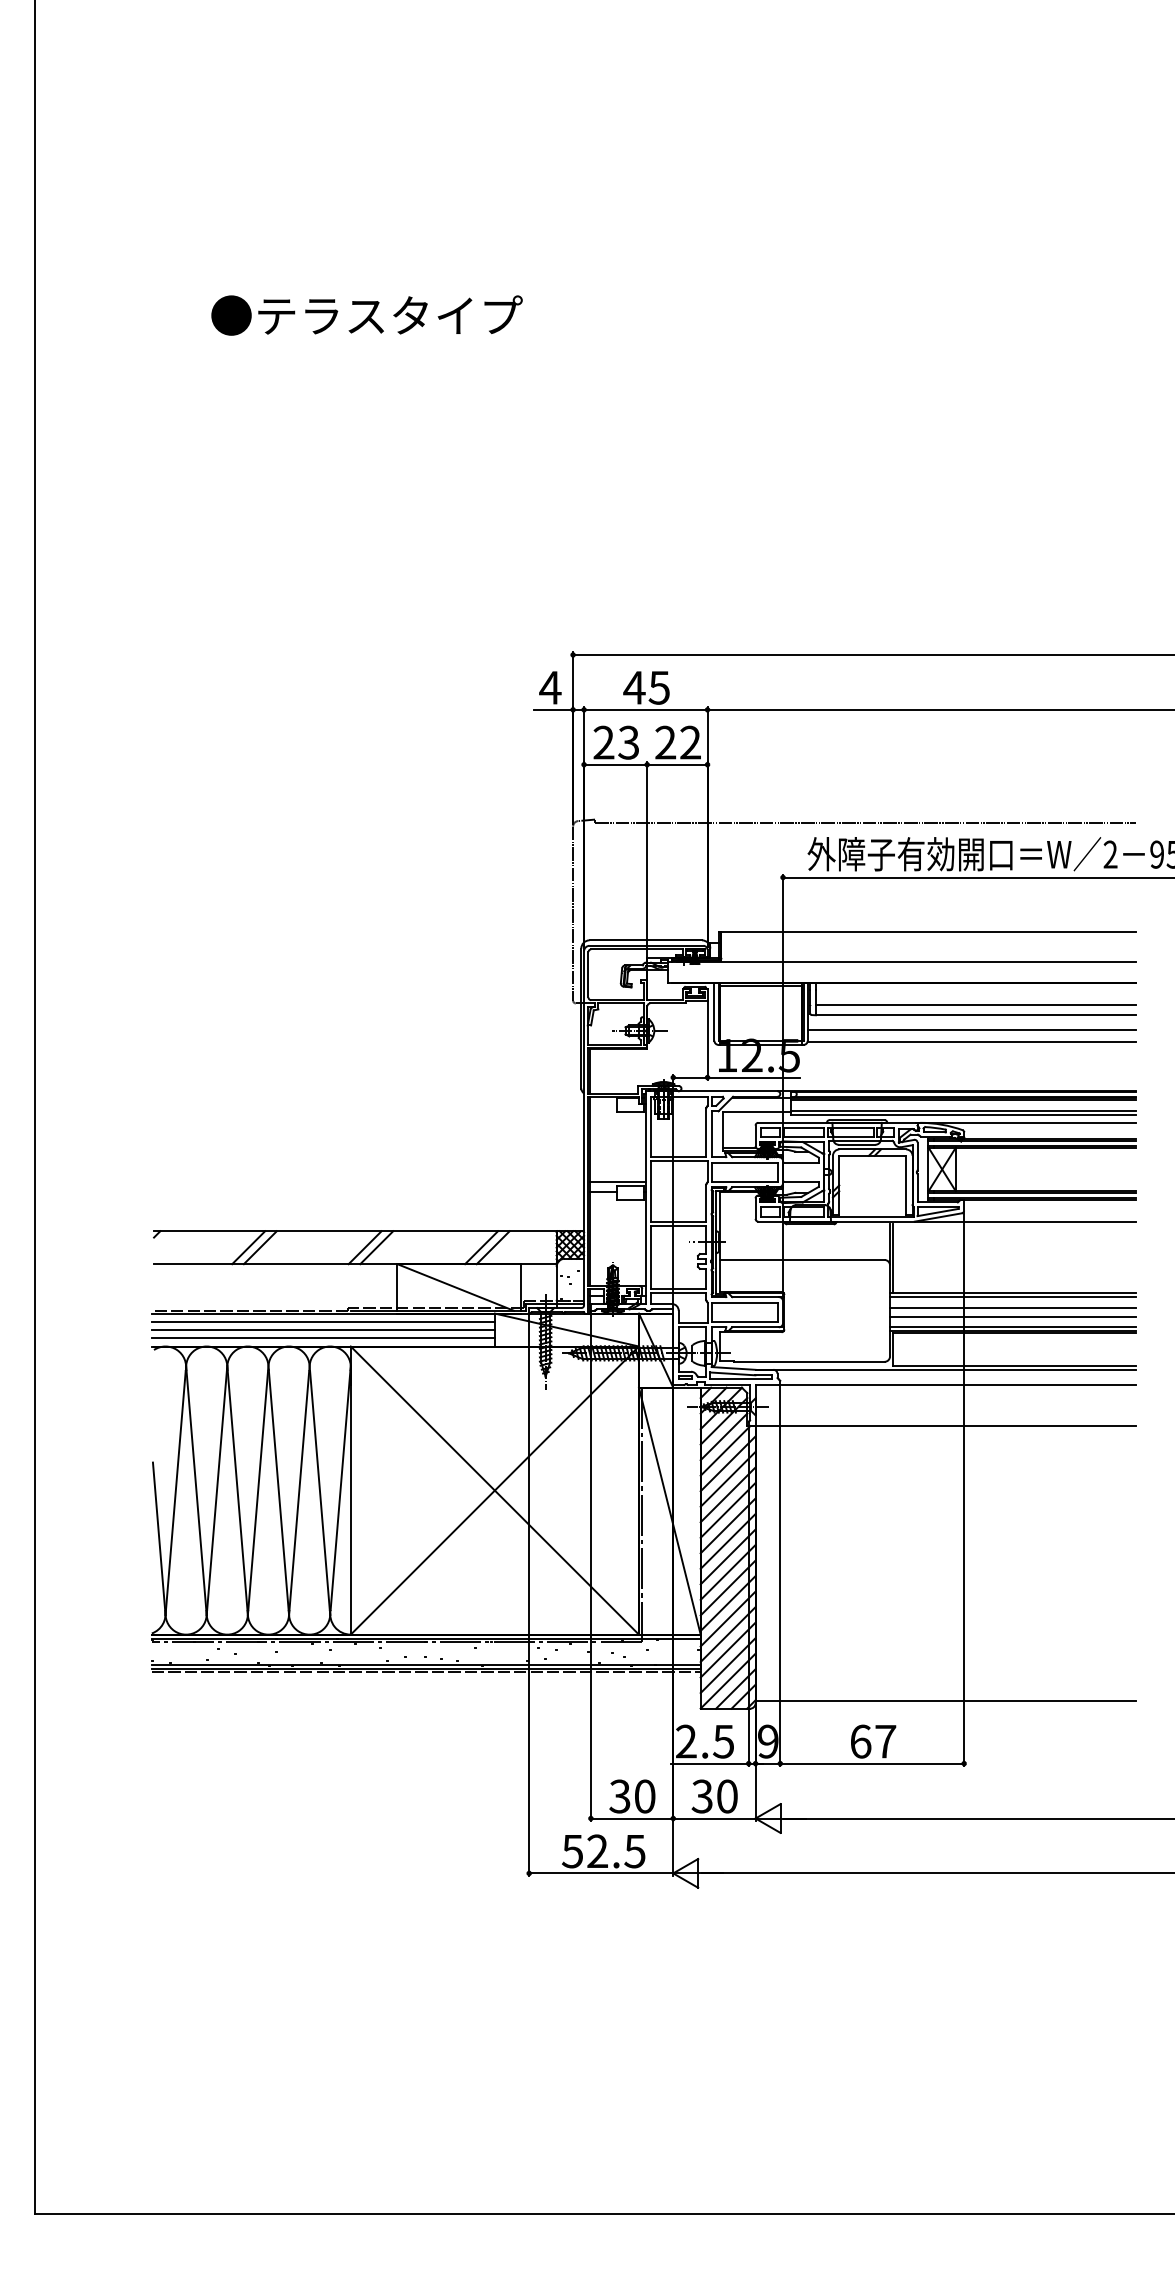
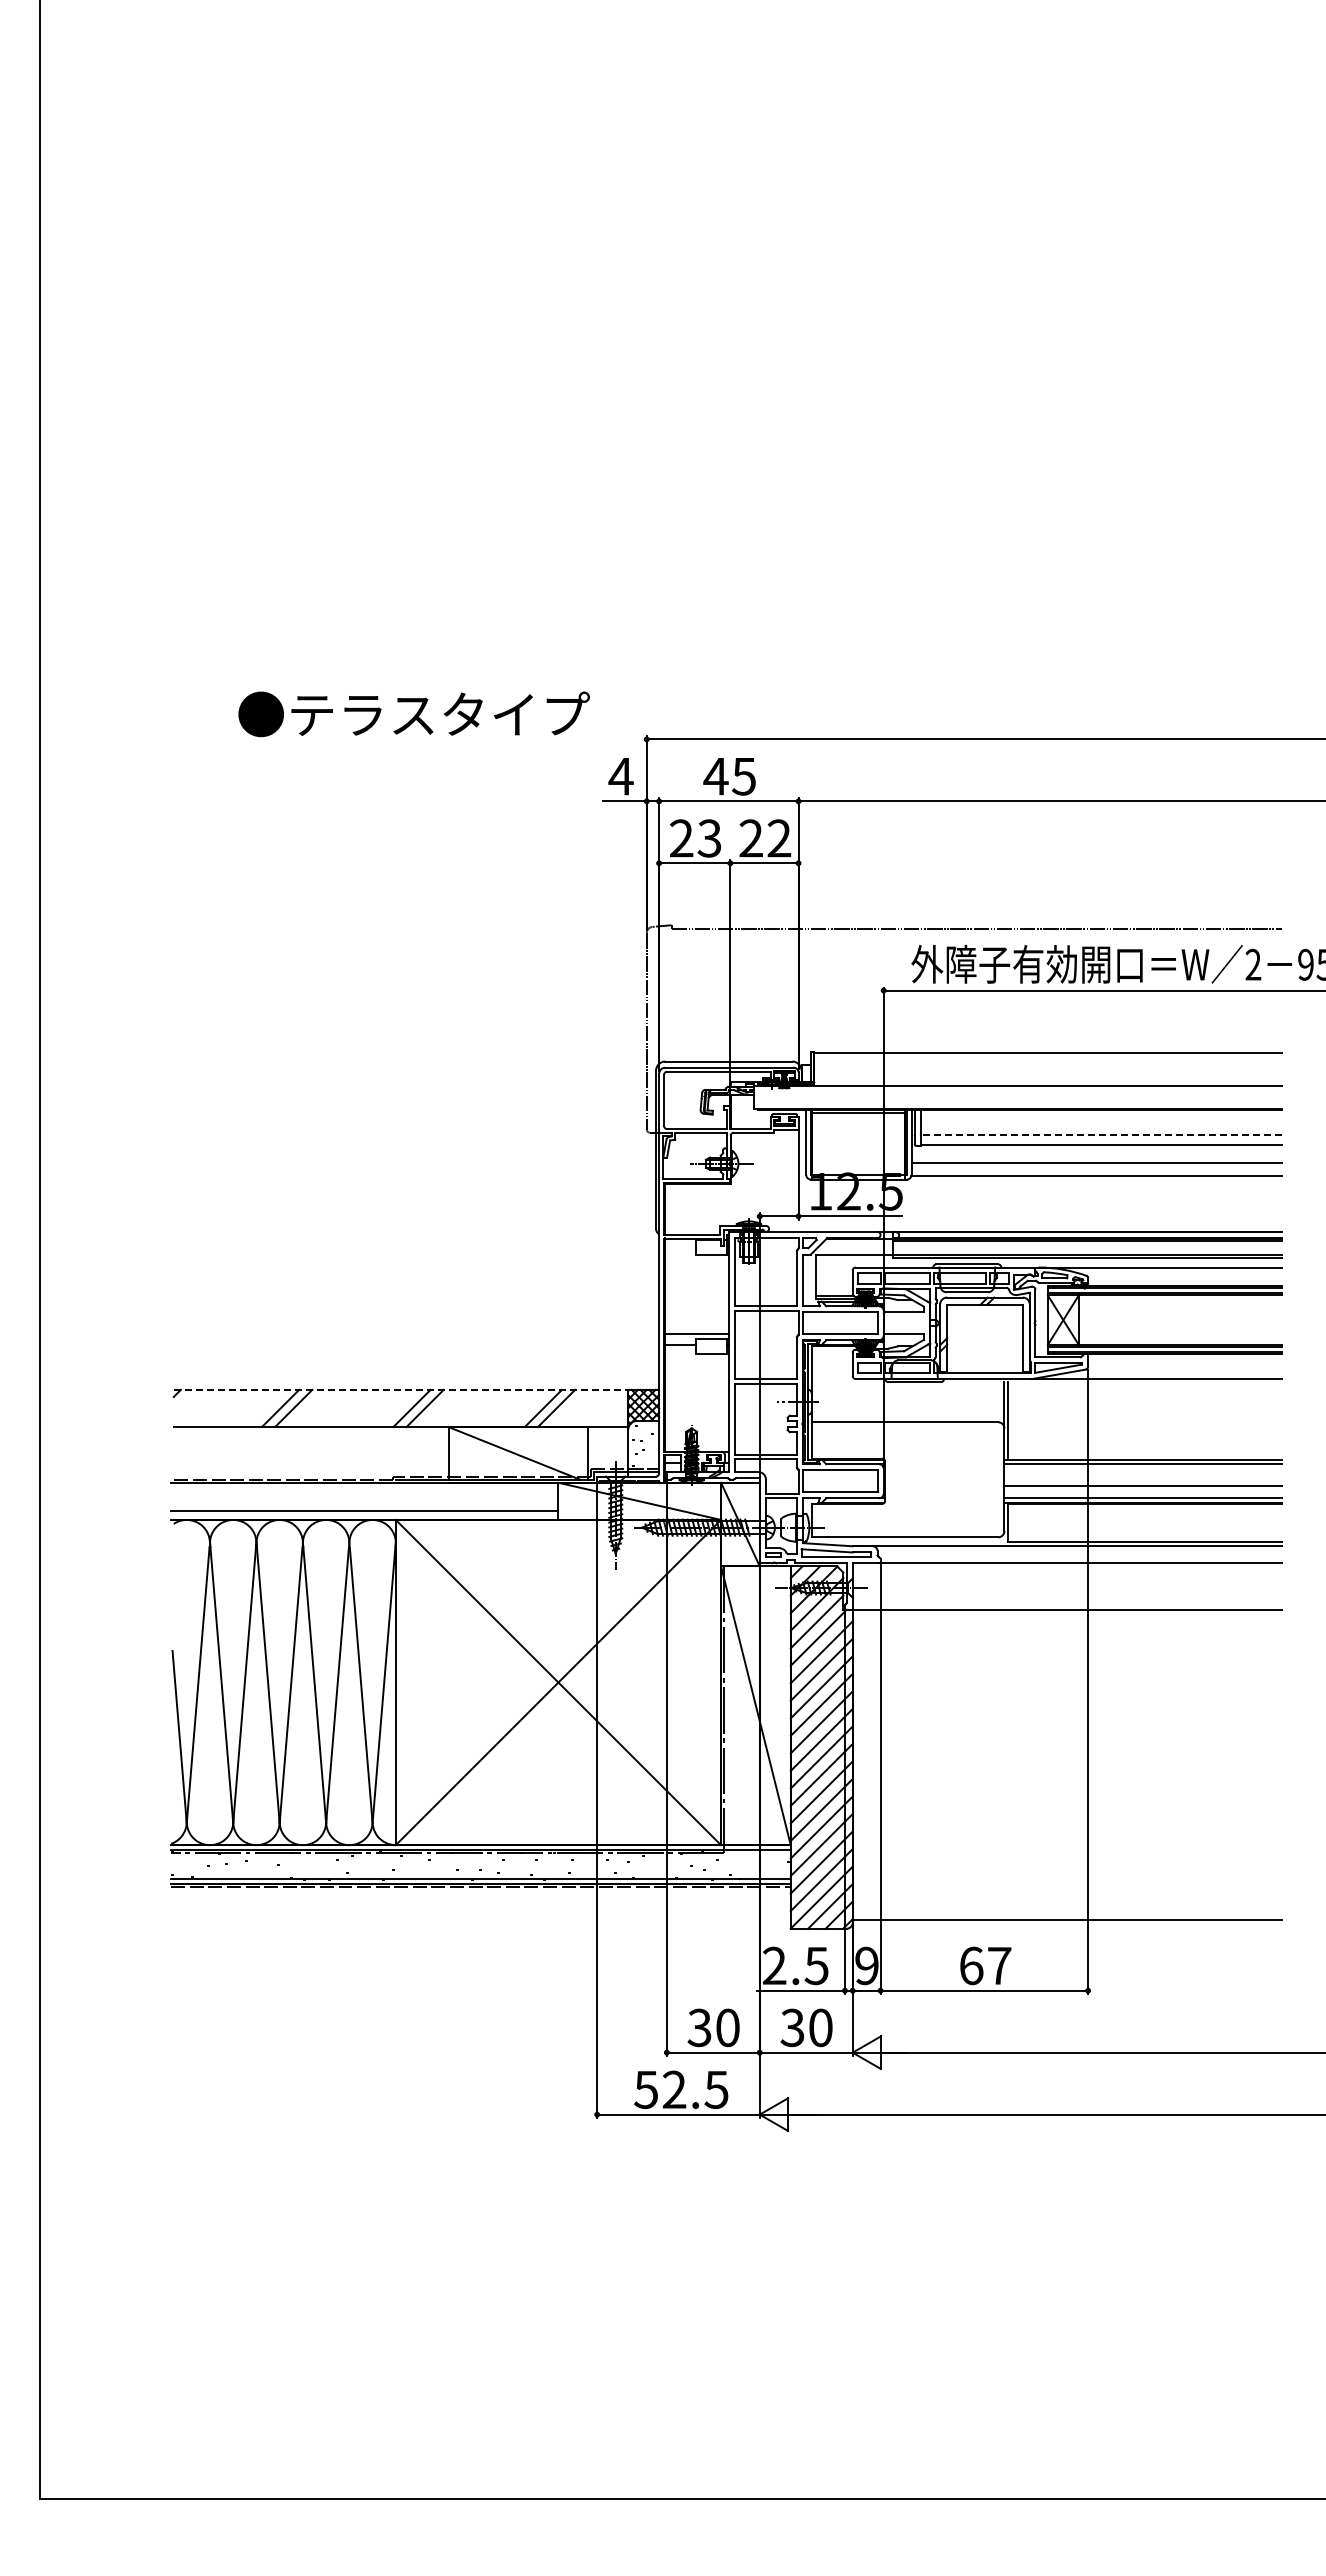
text: (366, 315) -> (413, 714), moved
line: (975, 1004) -> (1100, 1134), solid -> dashed
line: (355, 1230) -> (401, 1389), solid -> dashed
line: (1012, 1307) -> (1142, 1475), removed
line: (323, 1322) -> (364, 1492), removed
line: (323, 1330) -> (364, 1501), removed

